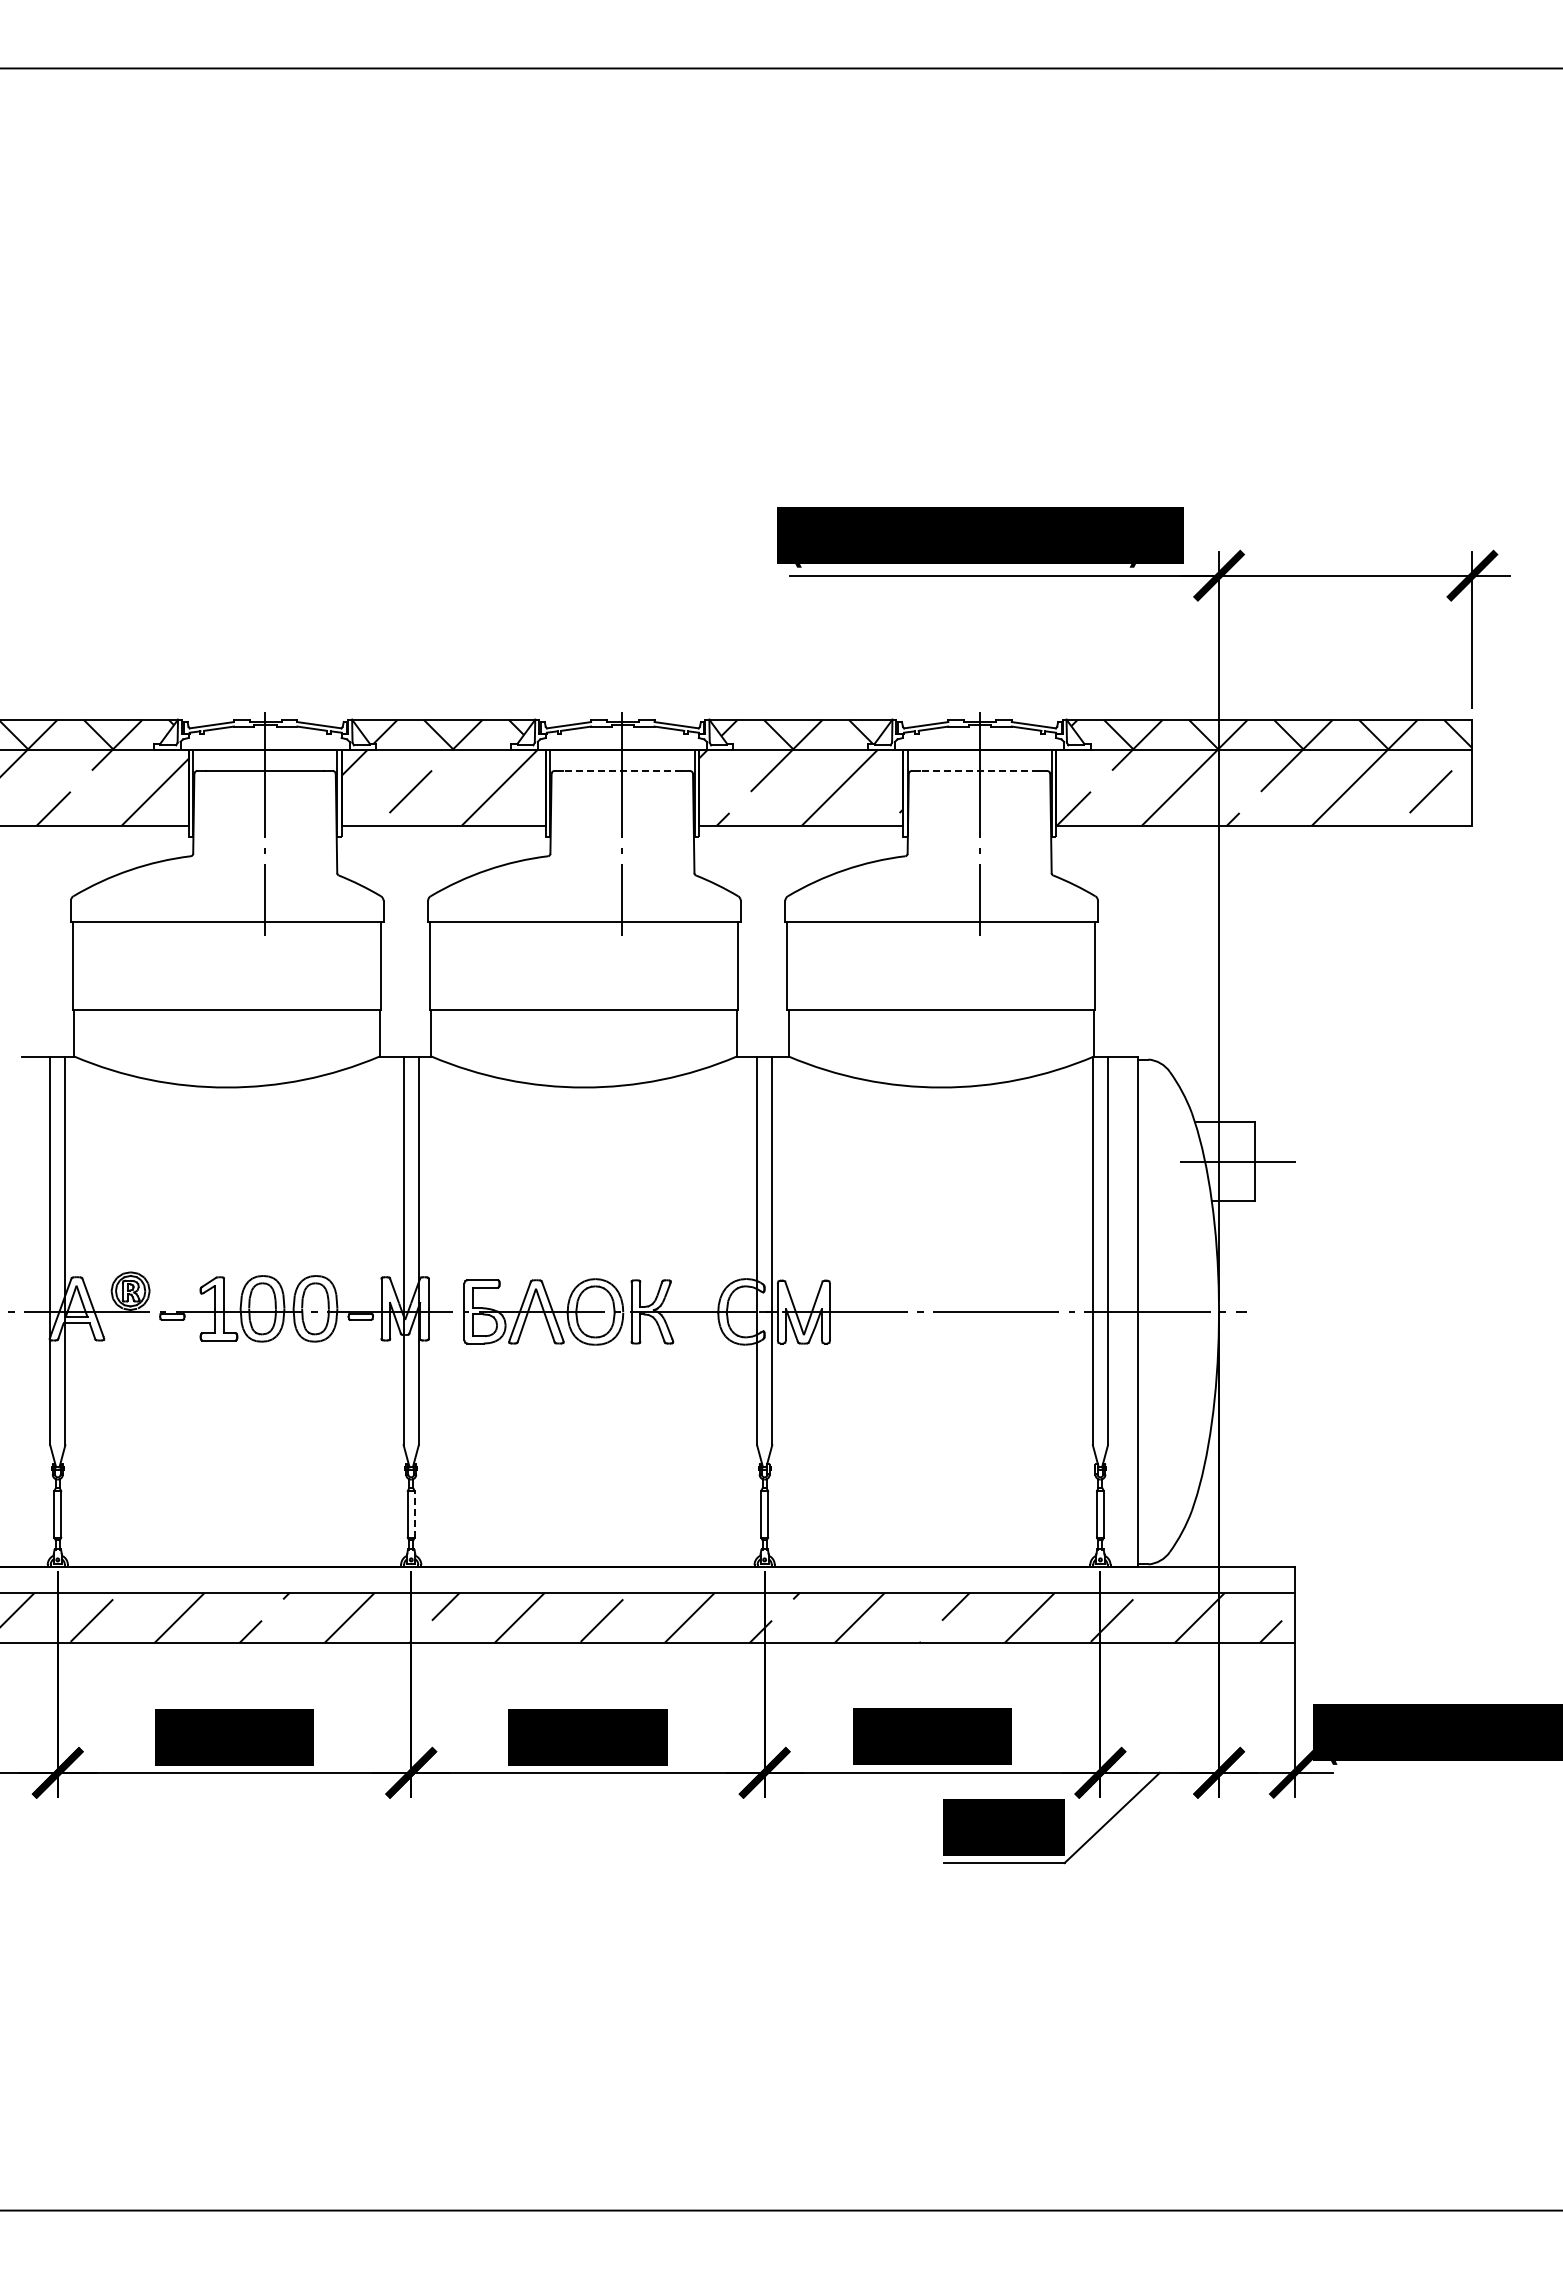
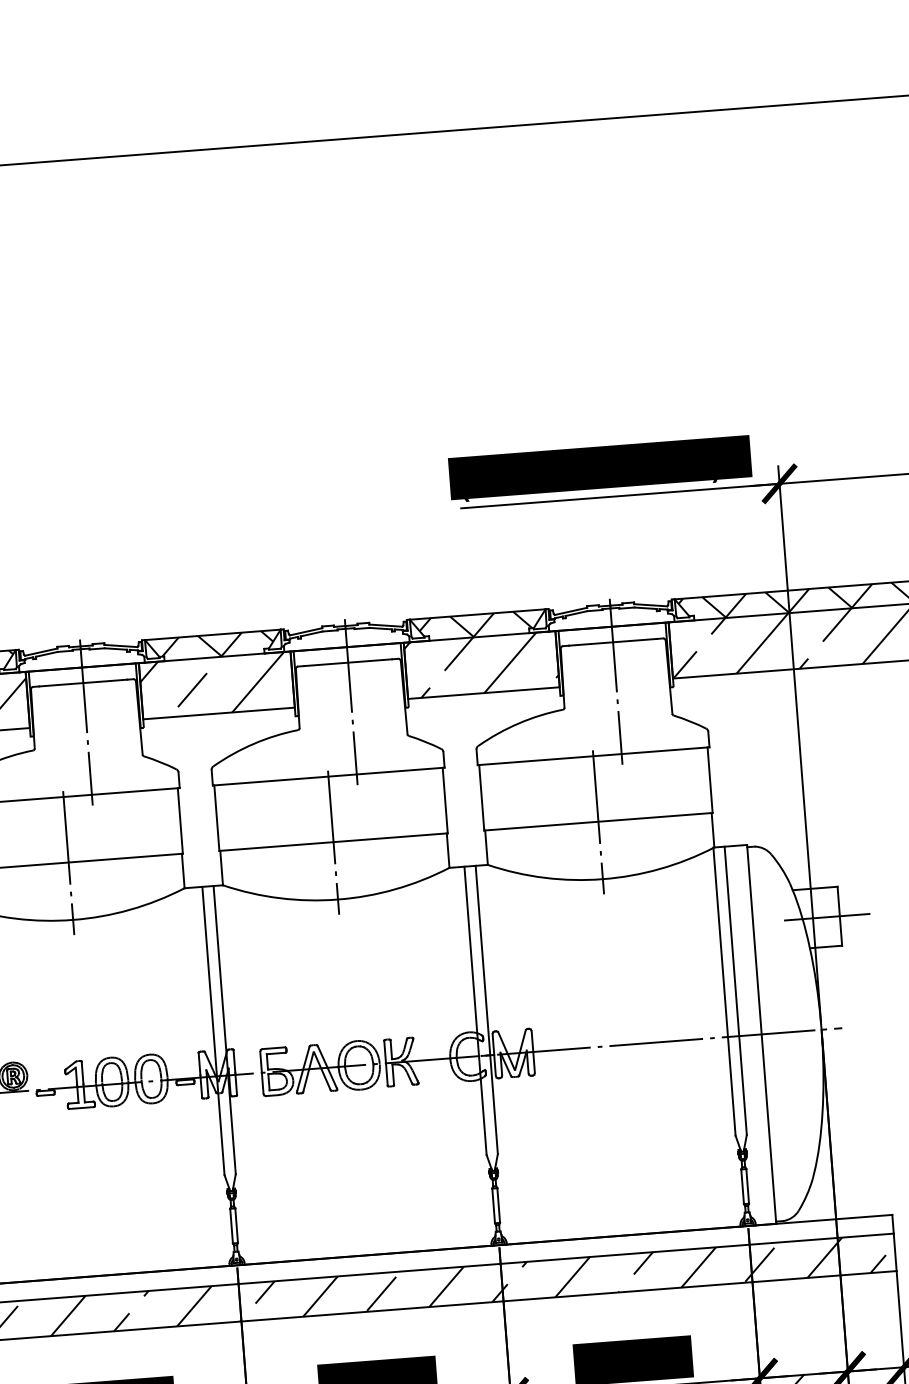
line: (621, 771) -> (347, 663), dashed -> solid
line: (979, 771) -> (613, 642), dashed -> solid
line: (226, 1010) -> (68, 862), added
line: (584, 1010) -> (333, 842), added
line: (941, 1010) -> (598, 822), added
line: (414, 1513) -> (236, 1225), dashed -> solid

